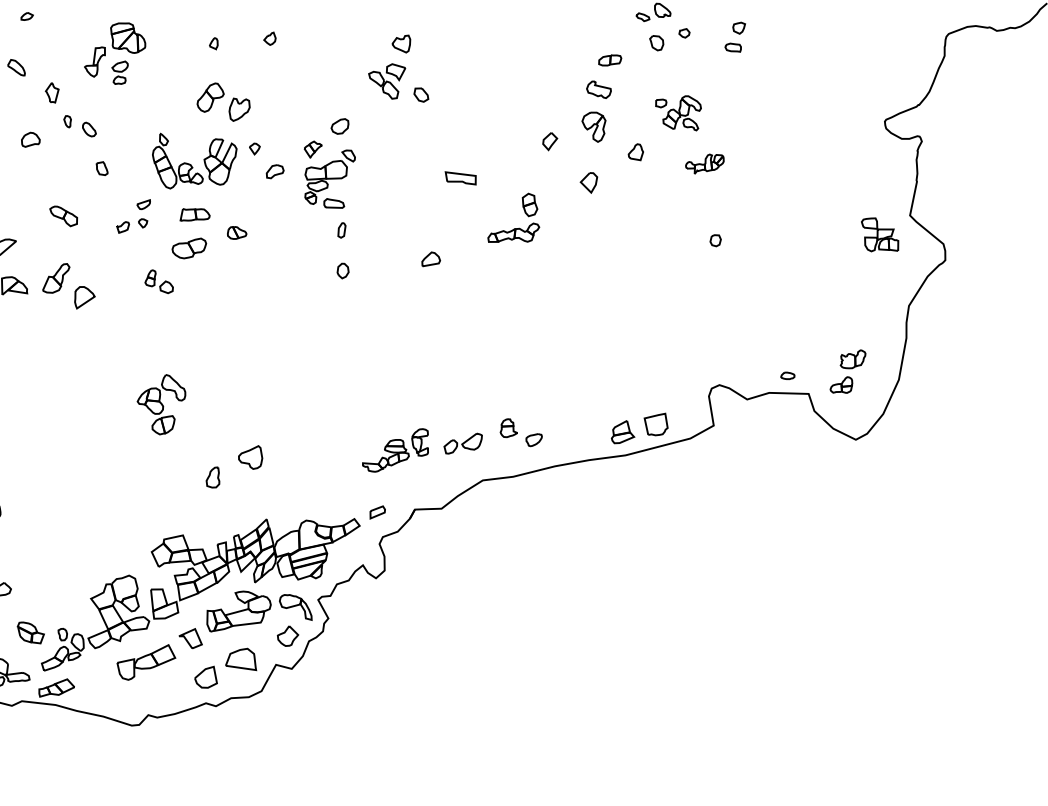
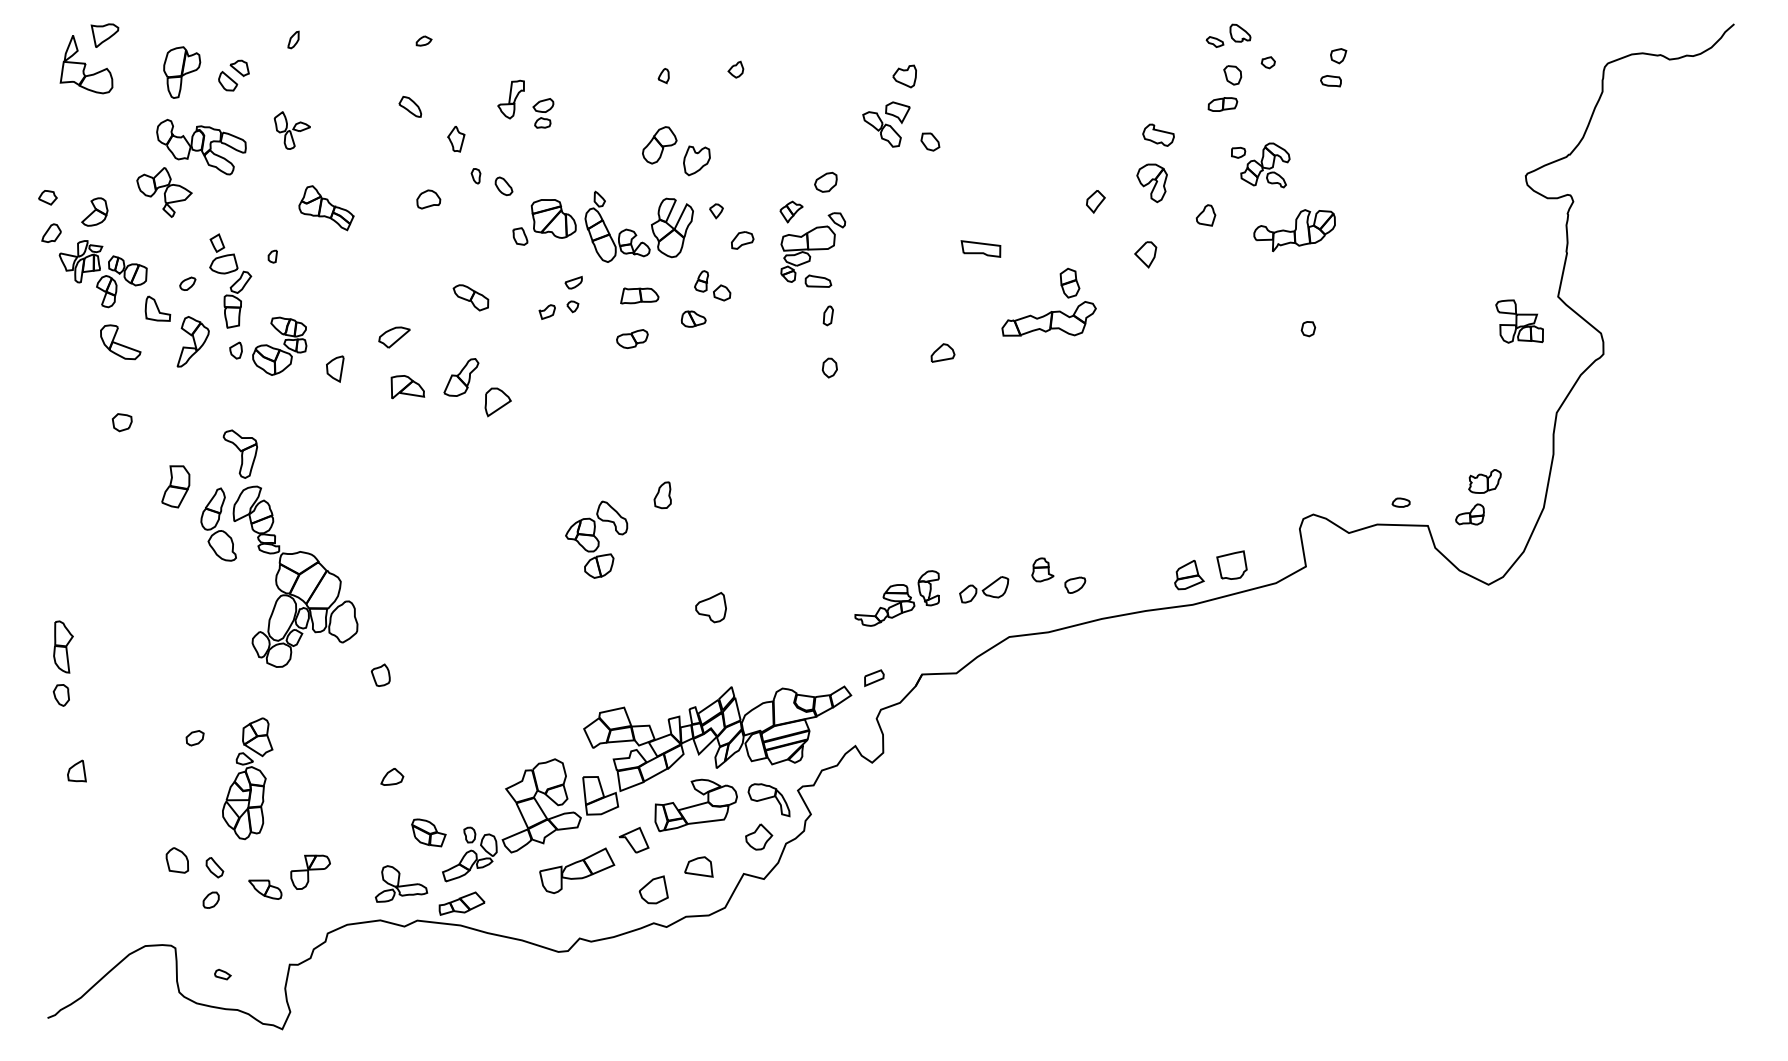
part: (127, 37) -> (553, 218), moved
part: (609, 60) -> (1222, 104), moved
part: (704, 163) -> (1294, 230), size x1.67
part: (513, 232) -> (1048, 318), size x1.43
part: (189, 248) -> (632, 338), size x0.71
part: (159, 281) -> (712, 285), moved
part: (212, 477) -> (662, 495), moved
part: (240, 659) -> (698, 866), size x0.71

